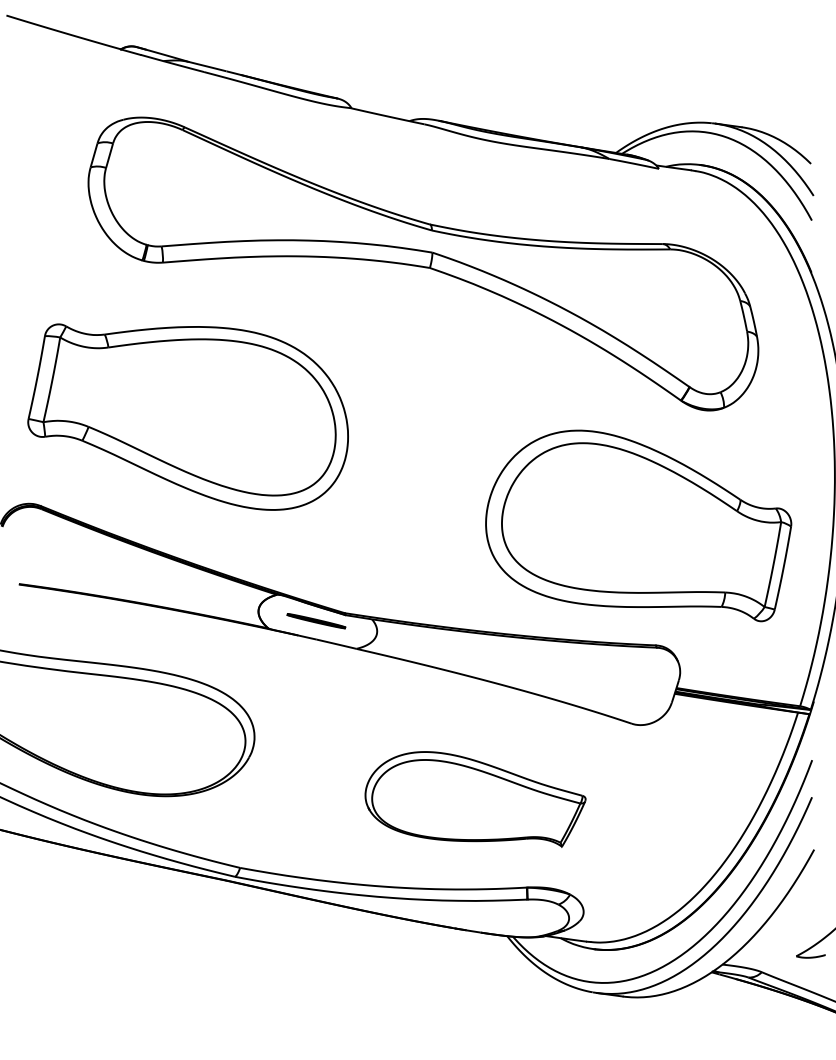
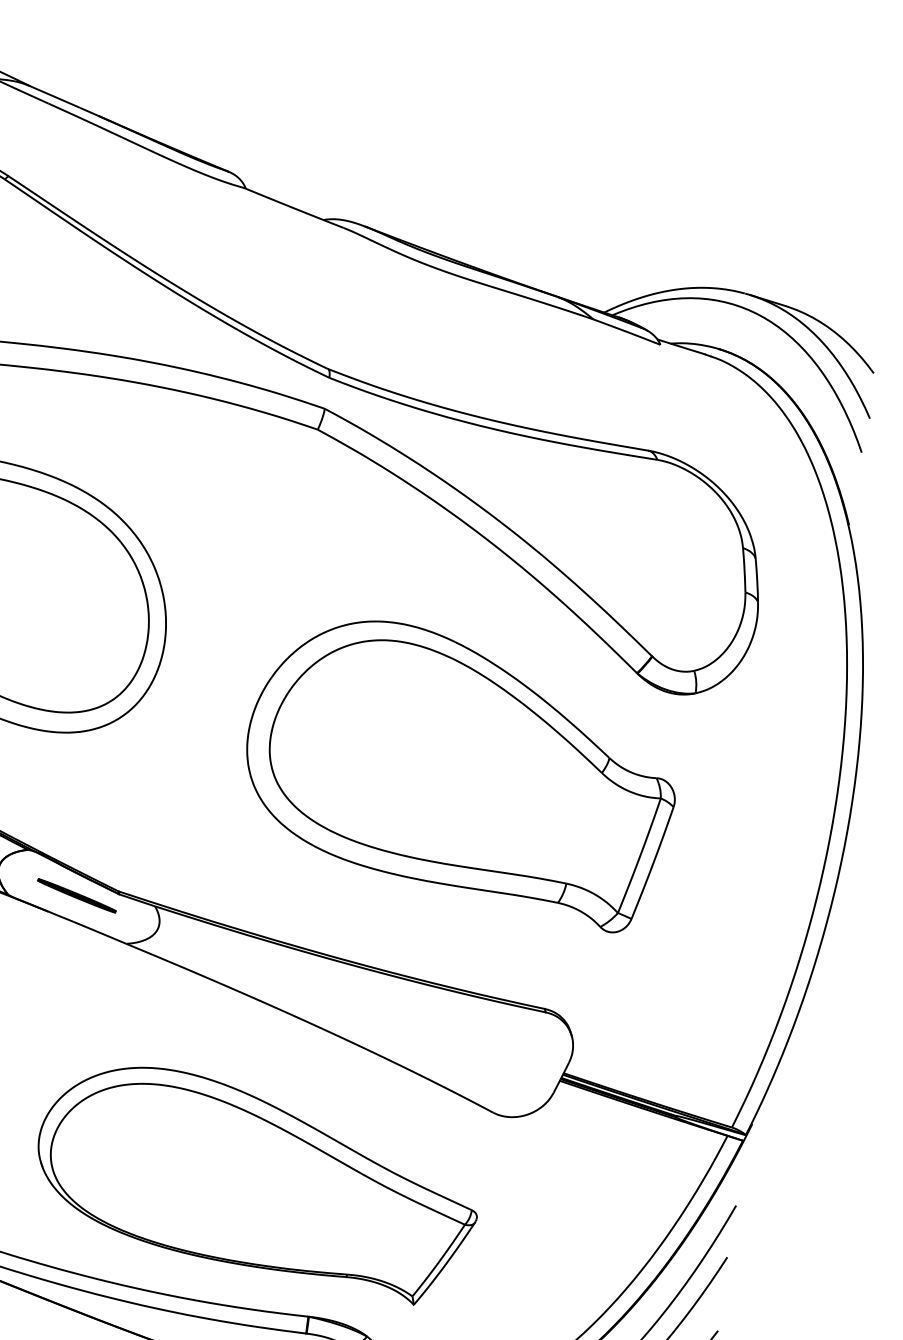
part: (638, 525) -> (461, 769), moved
part: (475, 799) -> (257, 1181), size x1.43

